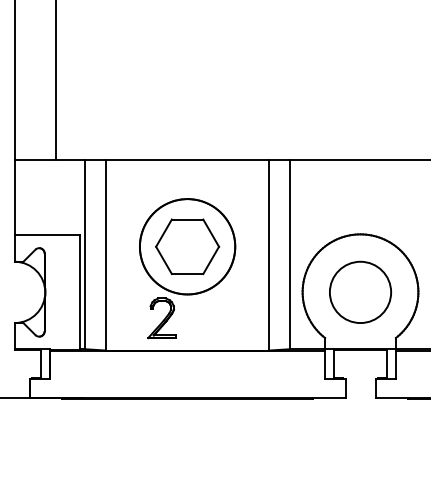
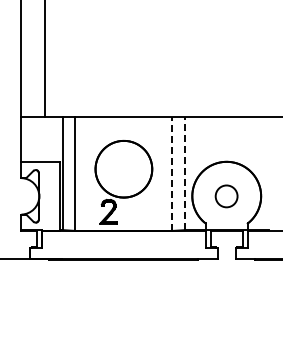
part: (186, 247) -> (123, 169), removed
line: (289, 253) -> (184, 173), solid -> dashed
line: (269, 255) -> (172, 174), solid -> dashed
circle: (360, 292) -> (226, 196), size x0.6

